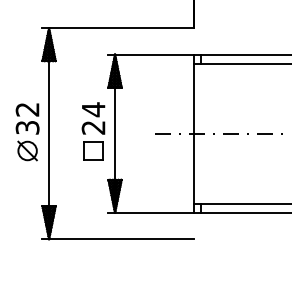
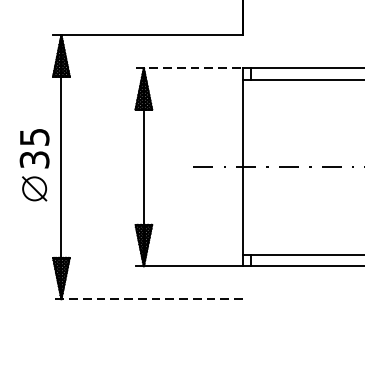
line: (151, 54) -> (189, 68), solid -> dashed
text: (27, 109) -> (34, 137), 32 -> 35
part: (93, 131) -> (116, 164), removed
line: (118, 239) -> (148, 299), solid -> dashed

